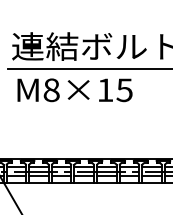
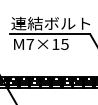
text: (50, 90) -> (29, 44), M8×15 -> M7×15

